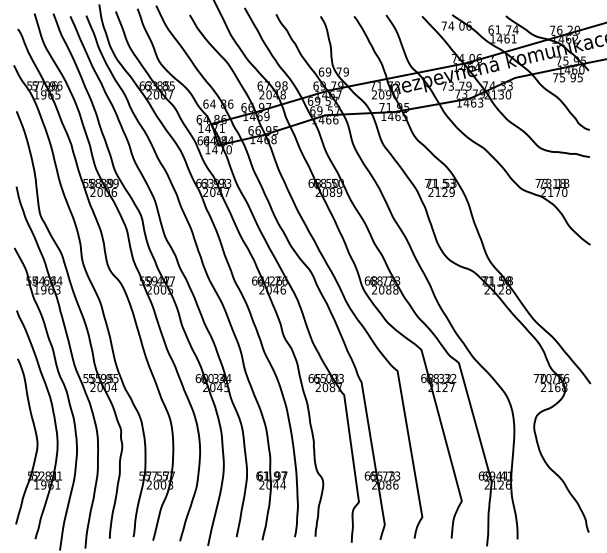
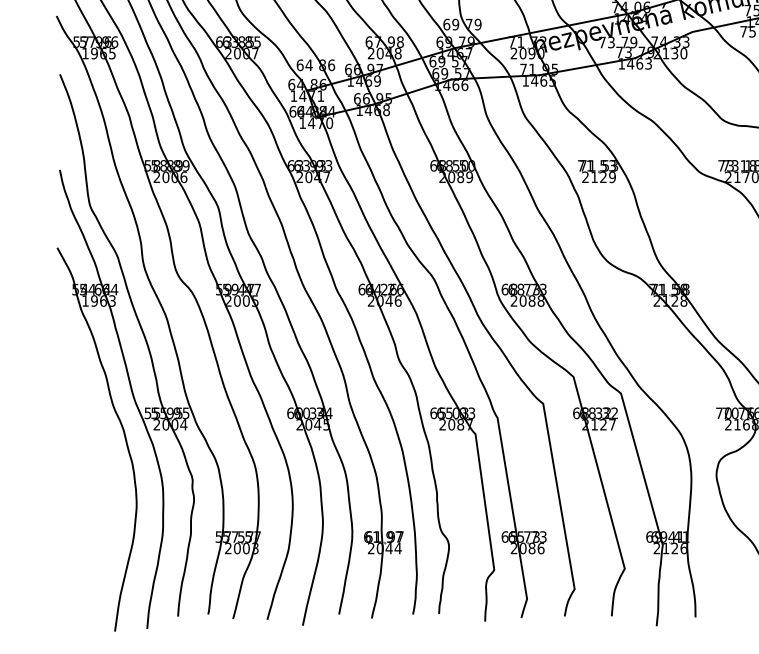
part: (38, 424) -> (87, 471), removed

